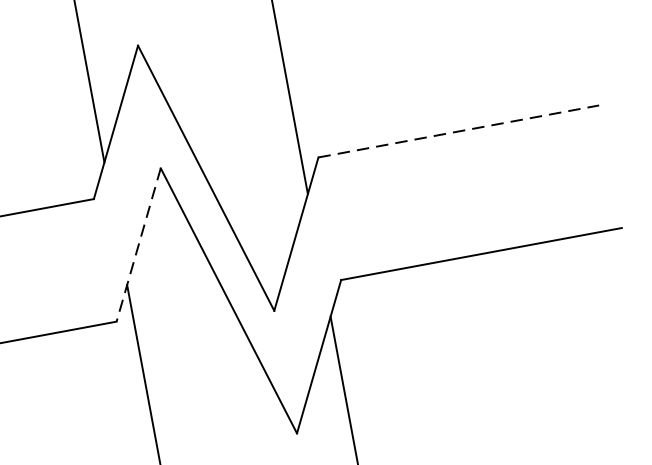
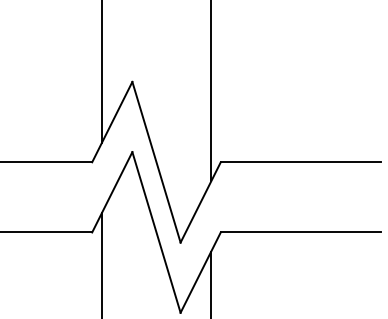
line: (459, 131) -> (301, 162), dashed -> solid
line: (139, 245) -> (112, 192), dashed -> solid

